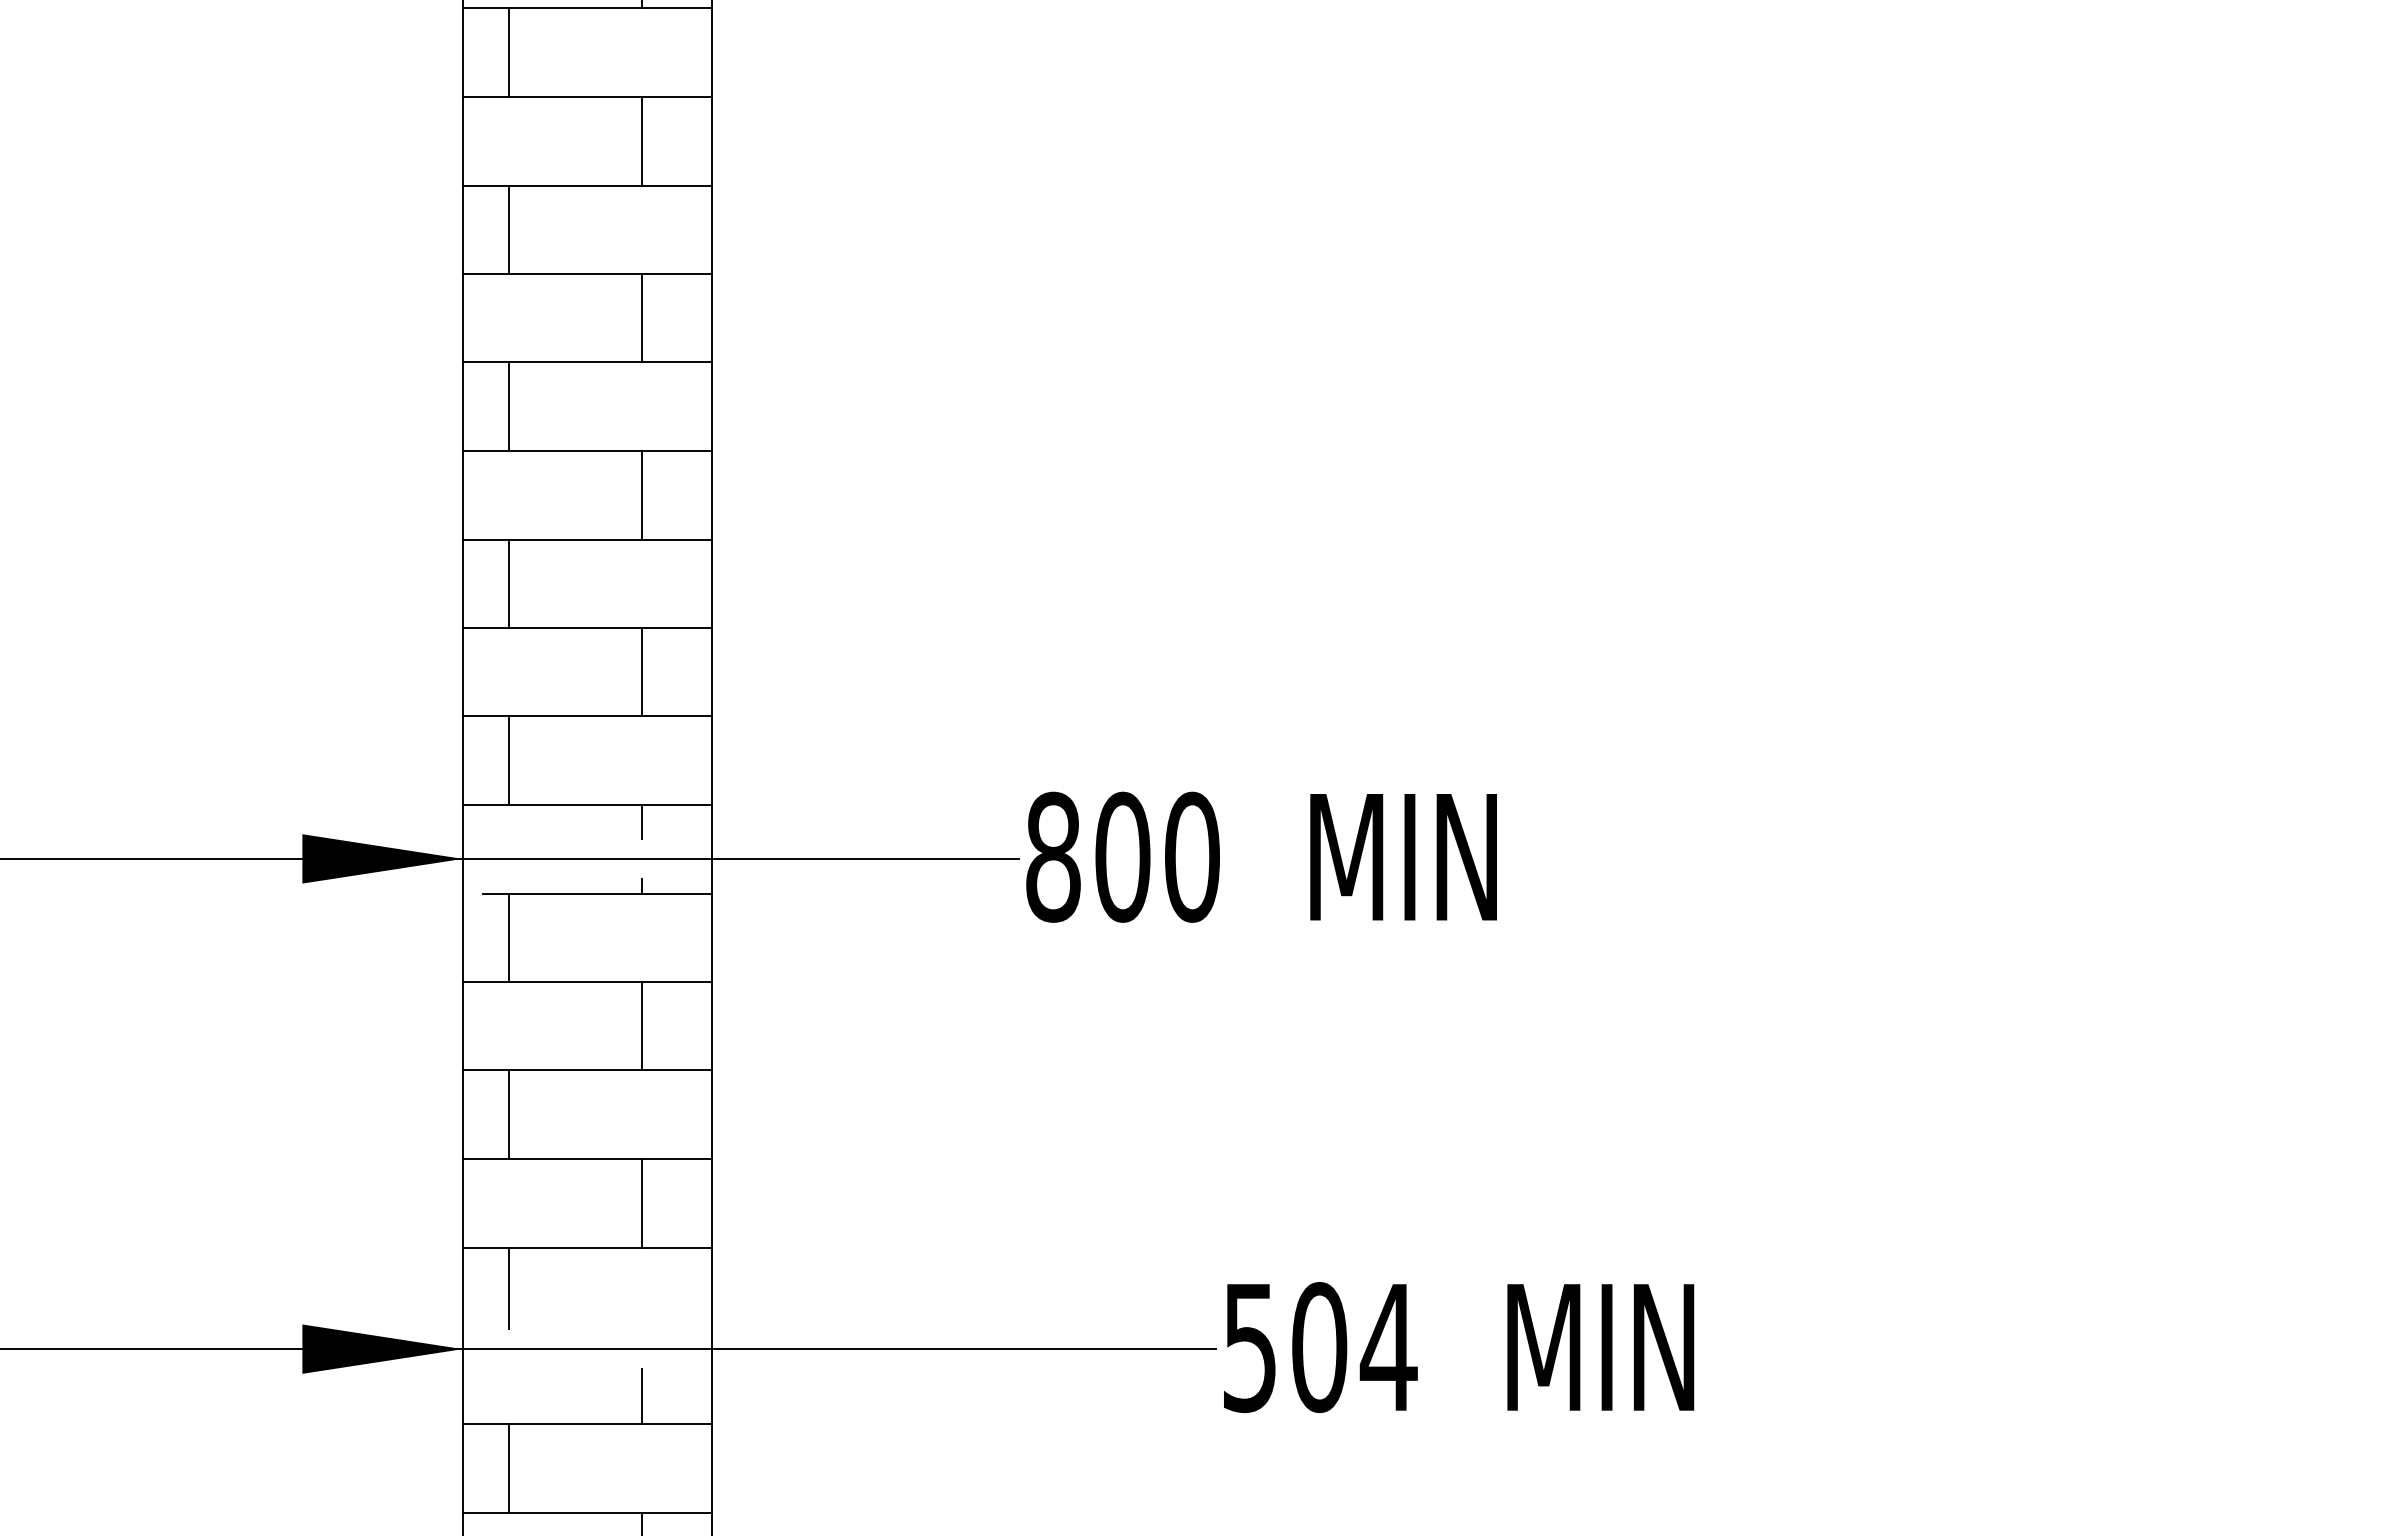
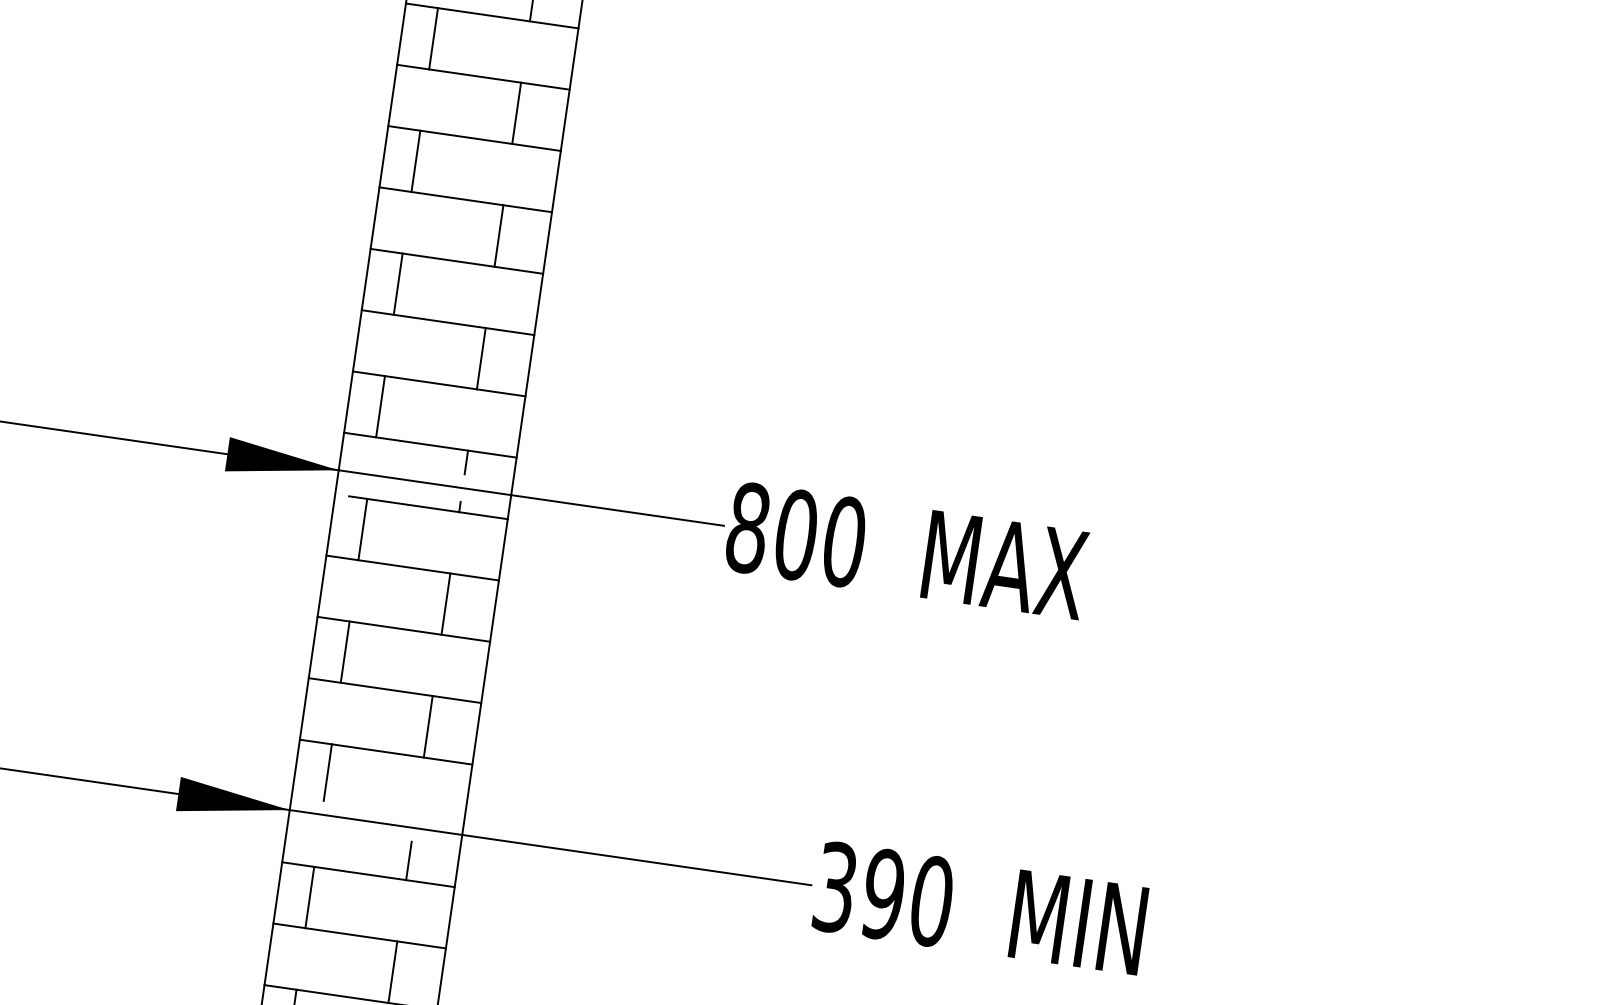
text: (1466, 857) -> (1034, 569), MIN -> MAX
text: (1320, 1347) -> (884, 894), 504 -> 390

